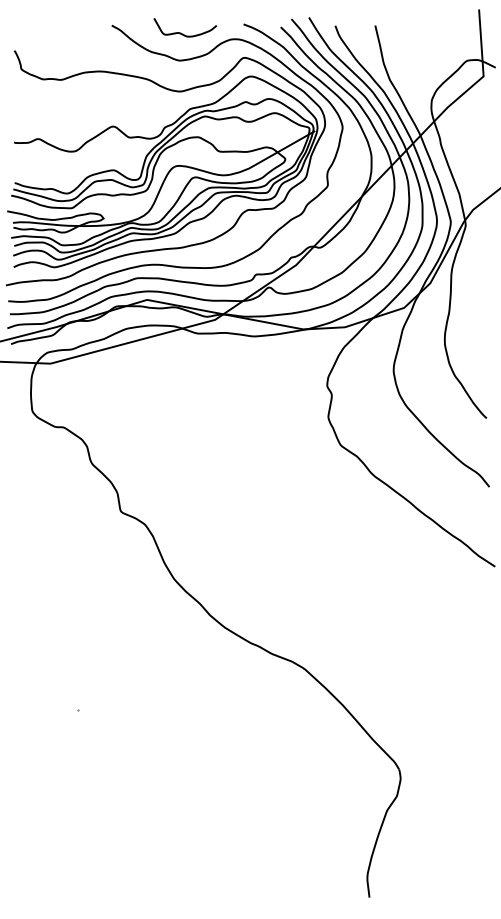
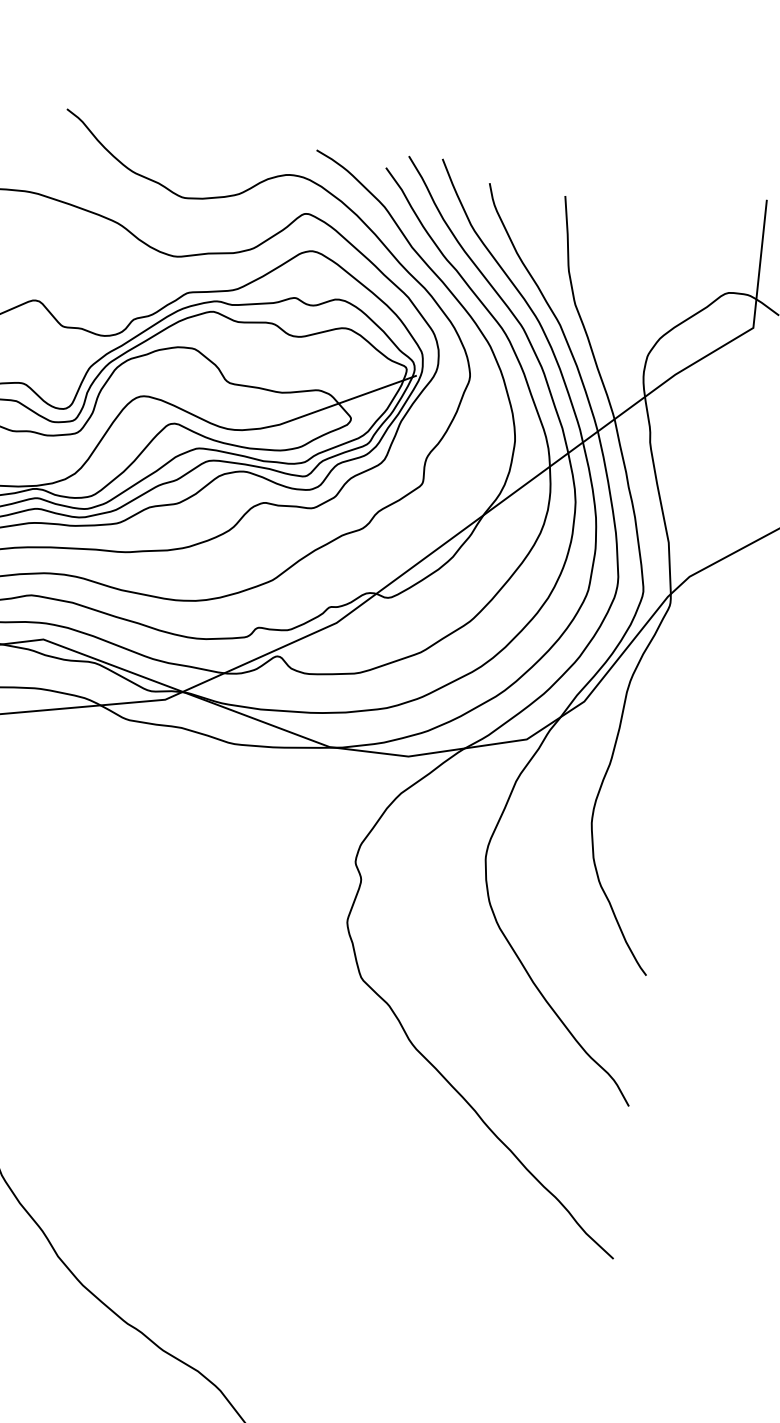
curve: (181, 32) -> (196, 145), removed

